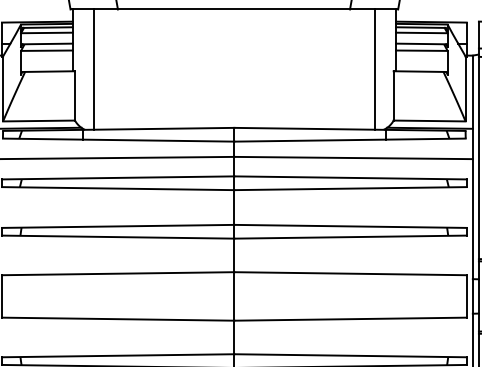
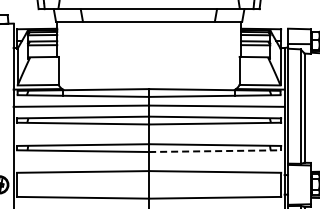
line: (94, 68) -> (69, 55), removed
line: (375, 68) -> (229, 55), removed
line: (351, 237) -> (215, 151), solid -> dashed

